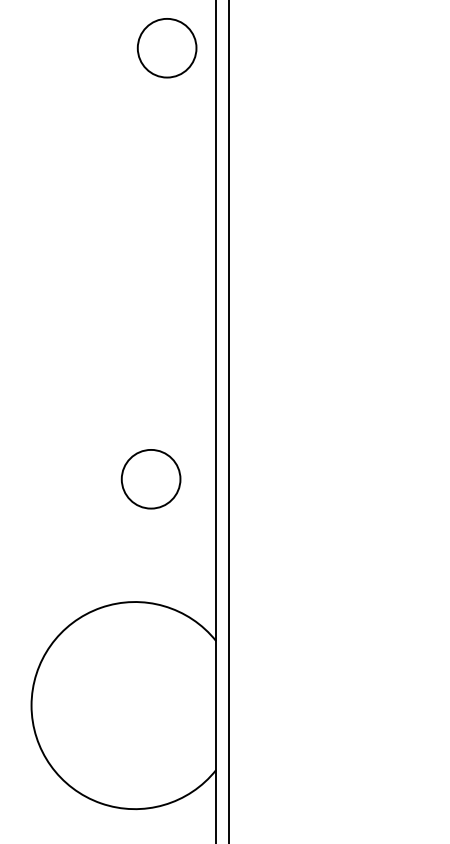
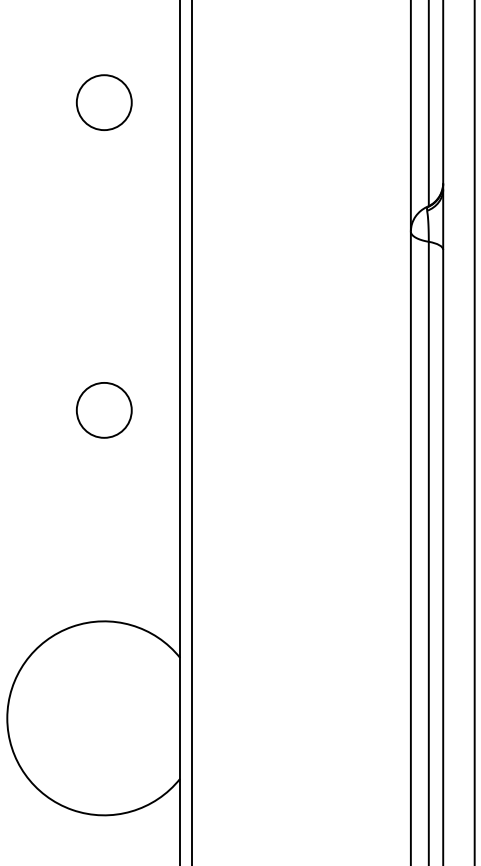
circle: (166, 48) -> (103, 102), moved
circle: (150, 479) -> (103, 410), moved

